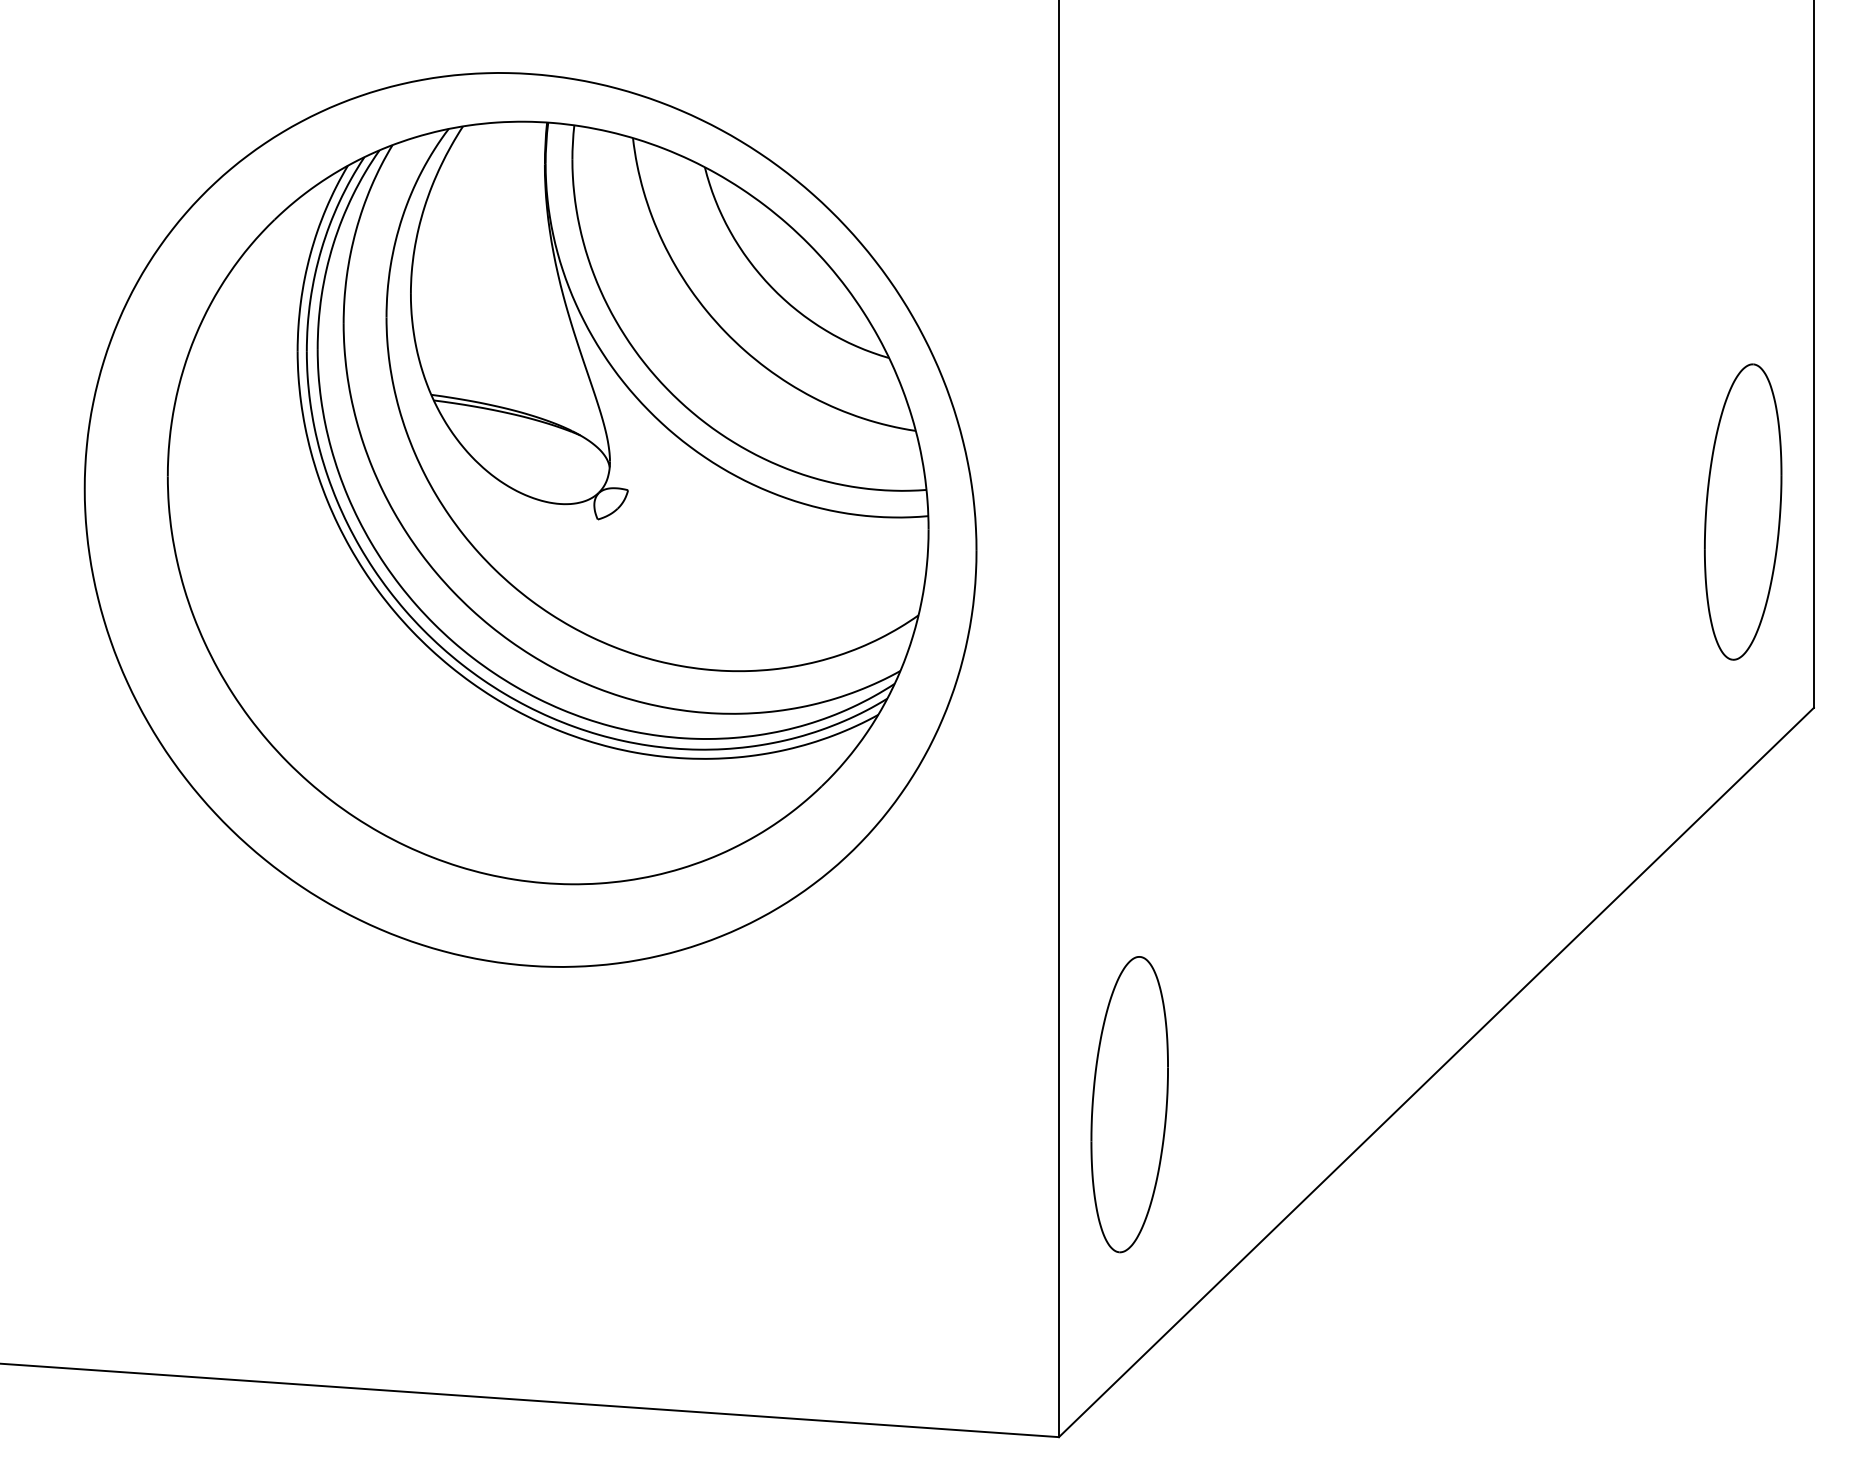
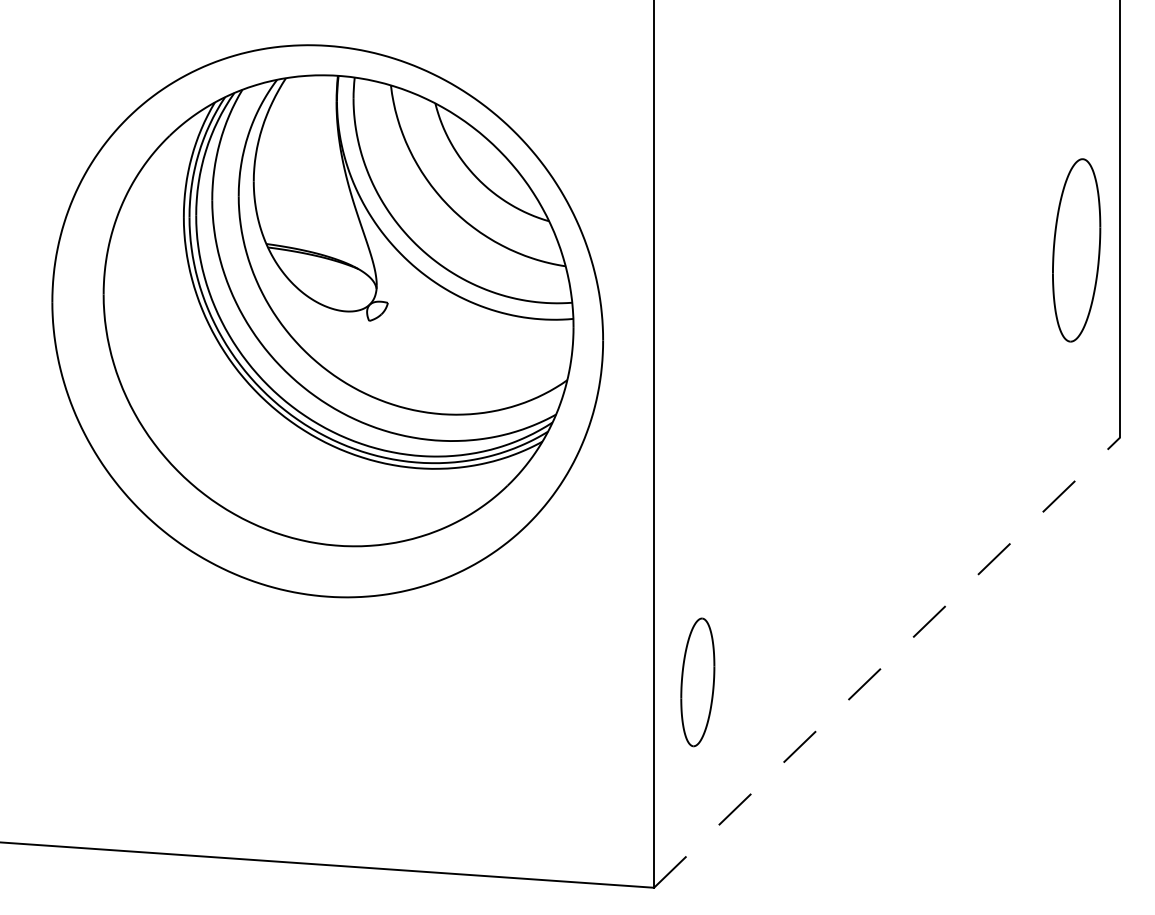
part: (1742, 512) -> (1076, 250), moved
line: (1436, 1072) -> (887, 662), solid -> dashed
part: (1129, 1104) -> (697, 682), size x0.7

